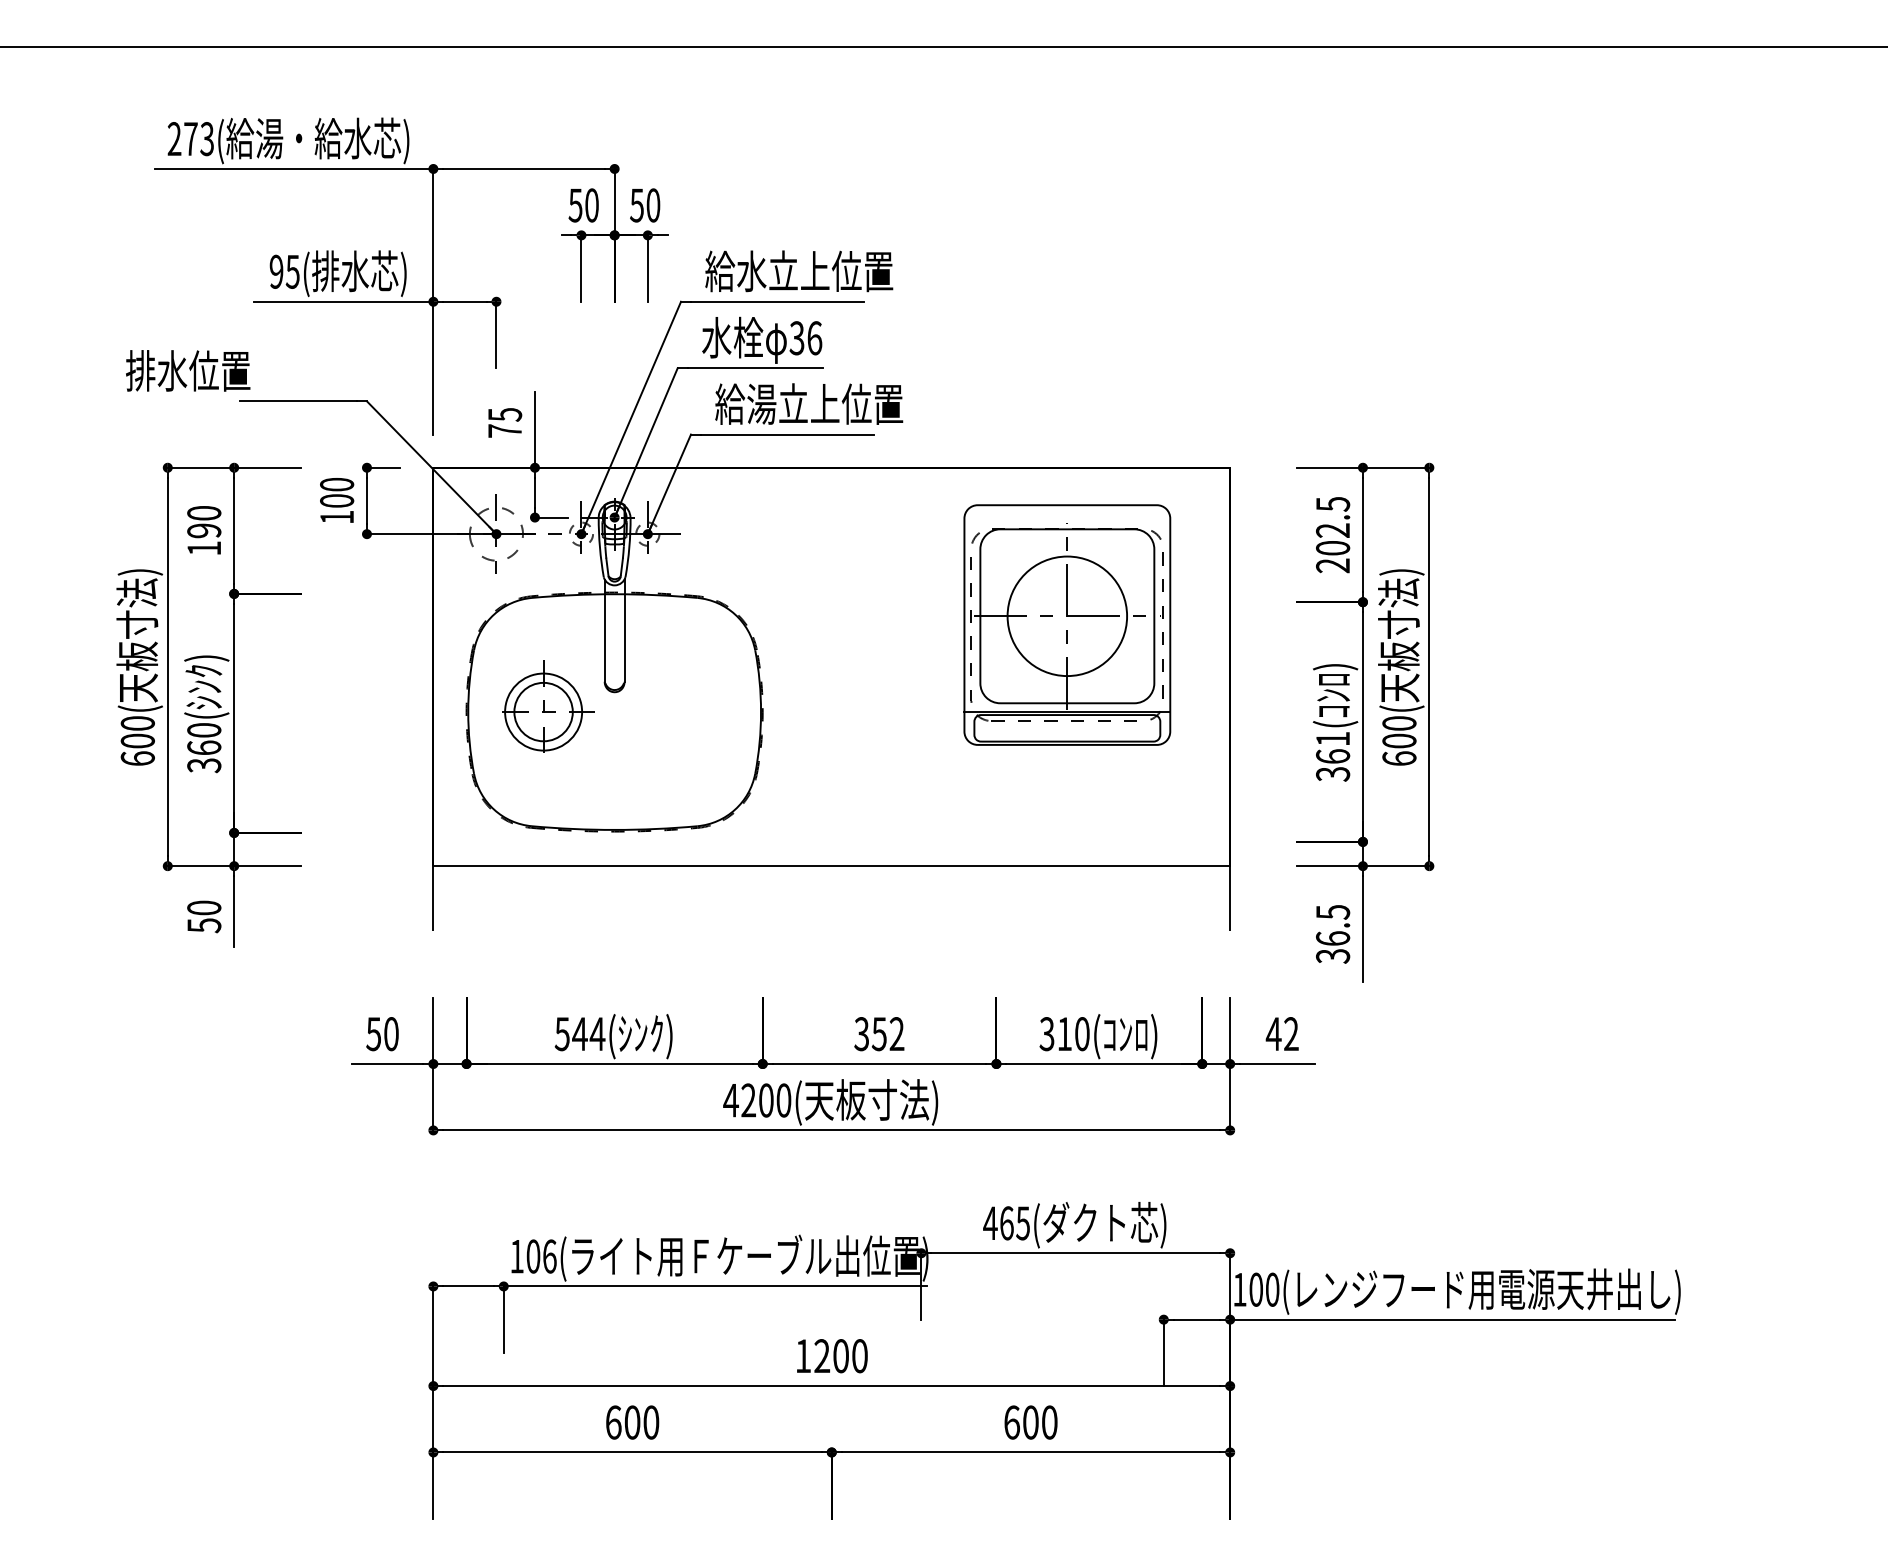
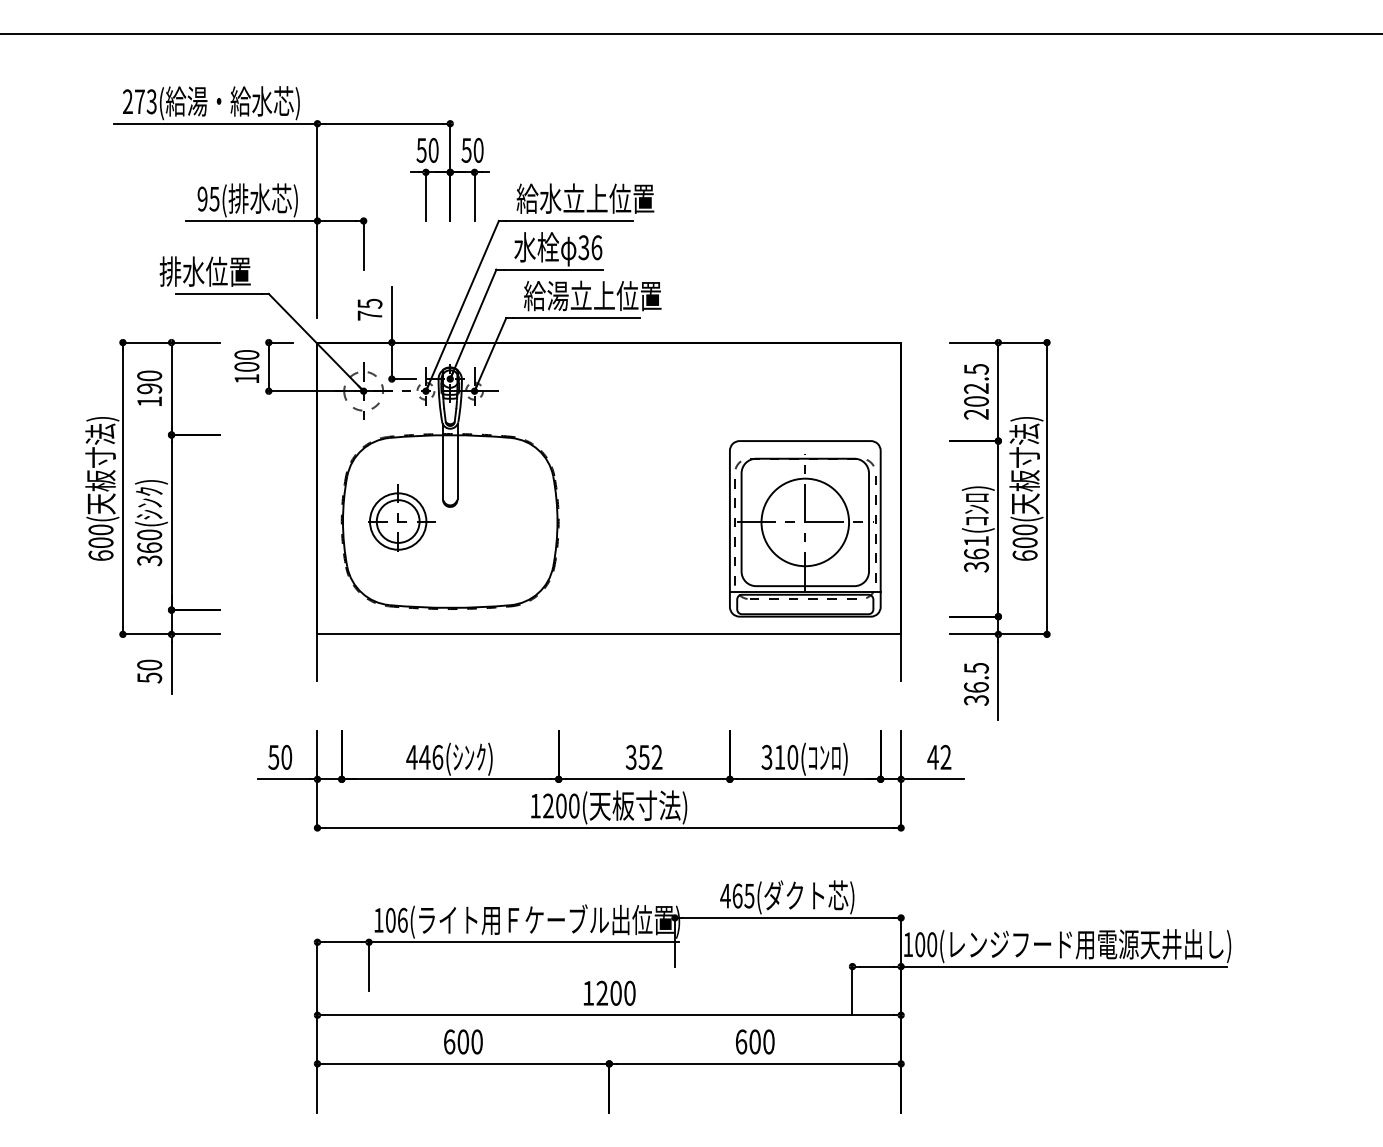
text: (188, 370) -> (205, 271), moved
part: (1067, 624) -> (805, 528), moved
text: (579, 1034) -> (424, 757), 544( -> 446(
text: (730, 1100) -> (535, 806), 4200( -> 1200(

